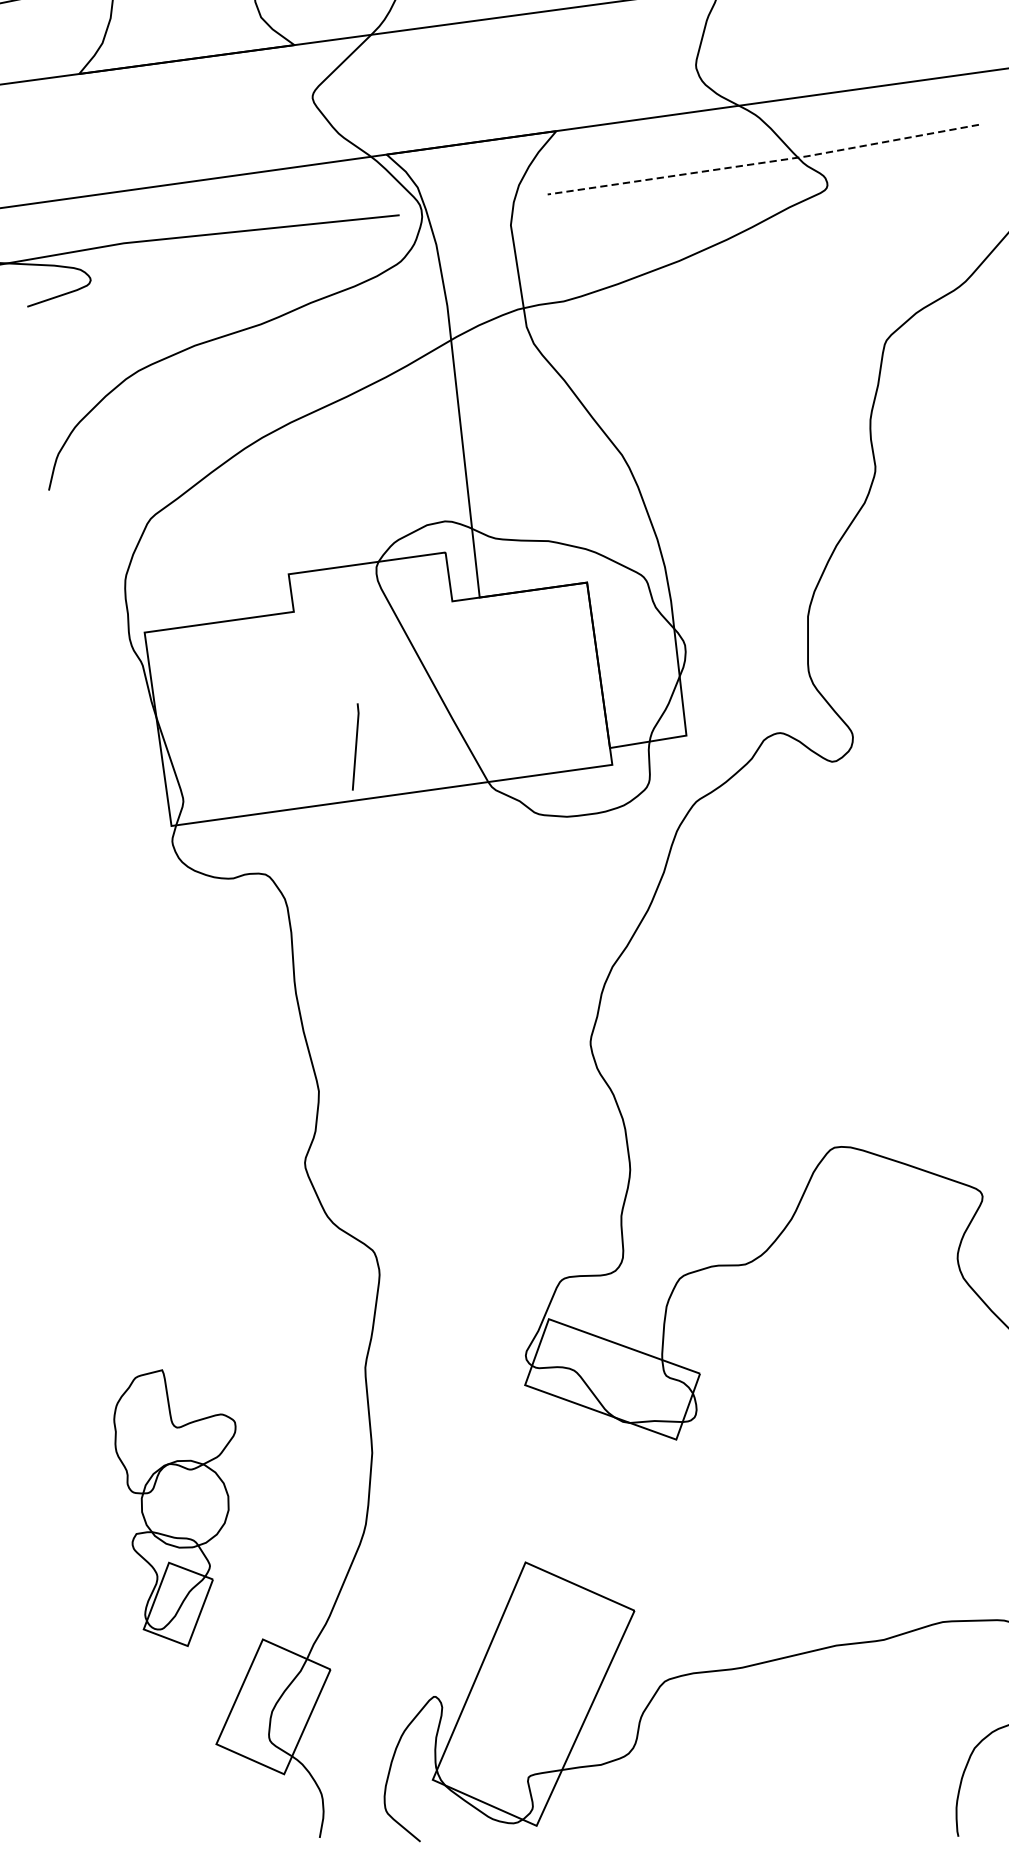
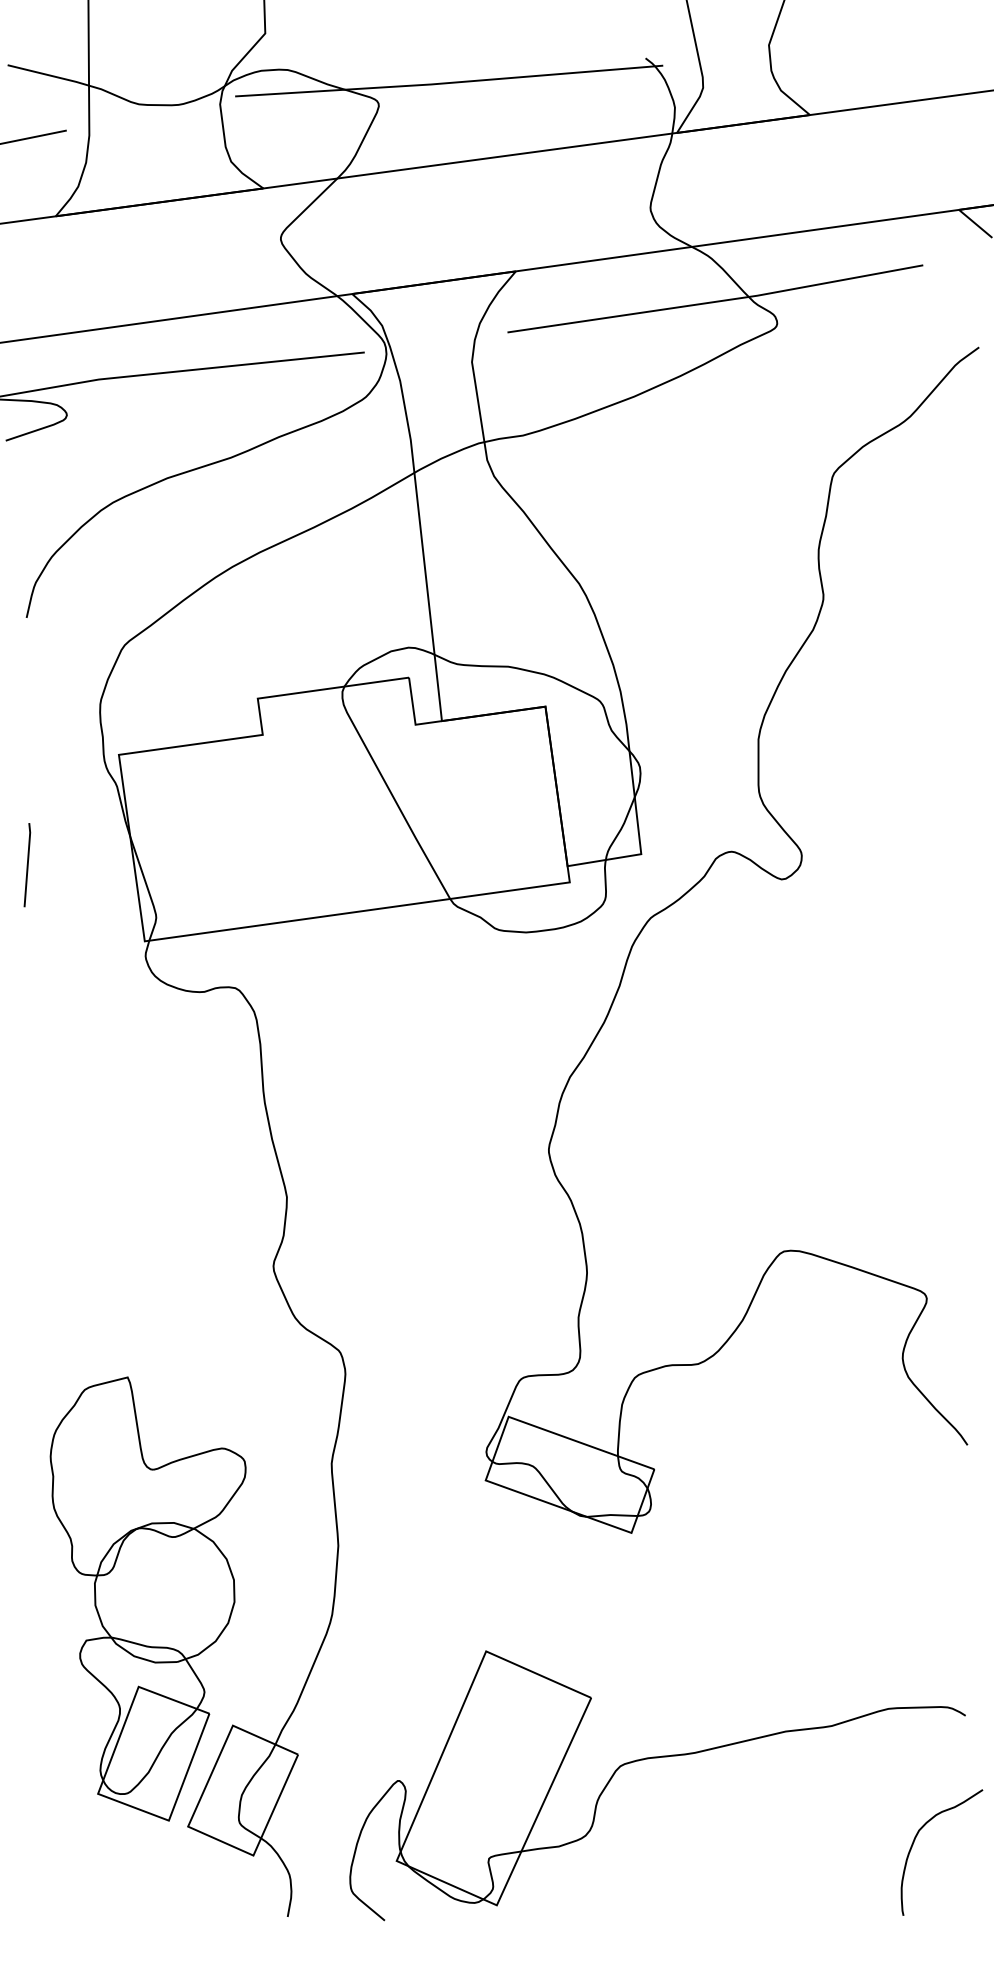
line: (763, 162) -> (715, 301), dashed -> solid
line: (355, 747) -> (27, 865), moved
part: (174, 1507) -> (147, 1598), size x1.67

